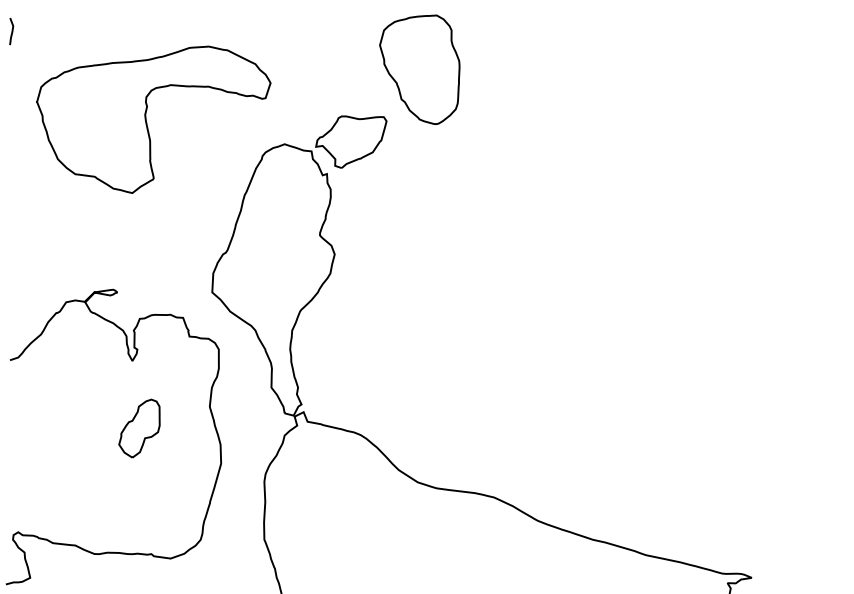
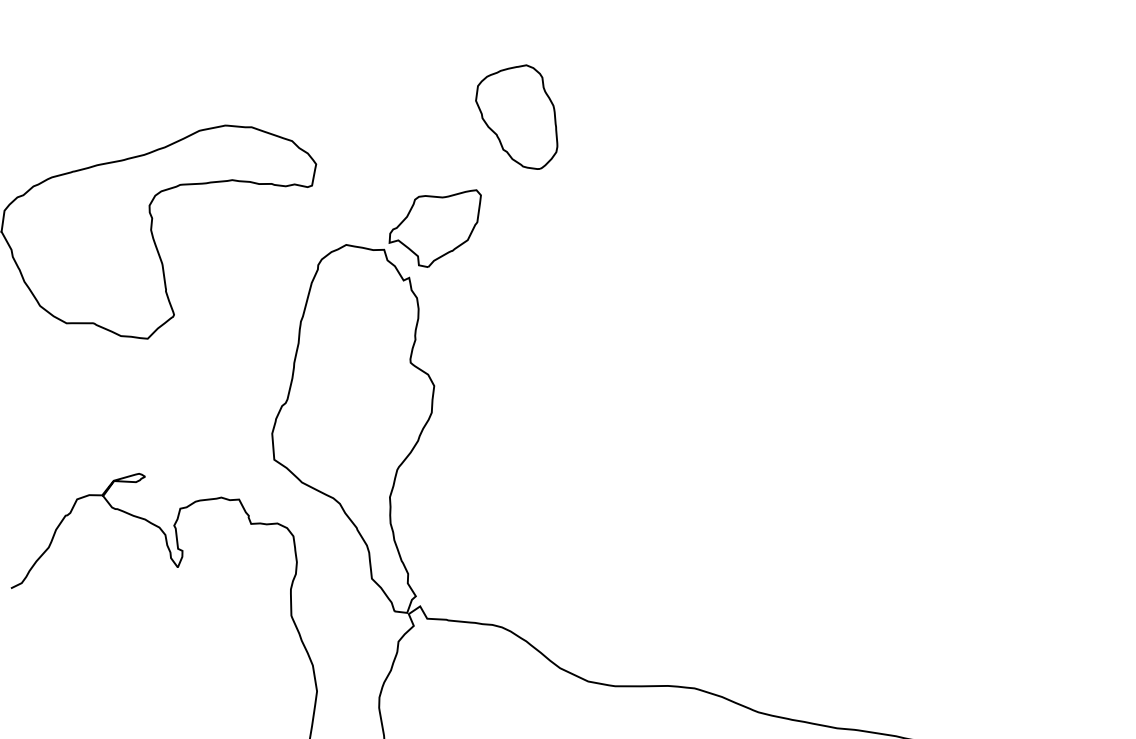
part: (419, 69) -> (516, 118), size x0.7
part: (139, 428) -> (199, 658), removed

